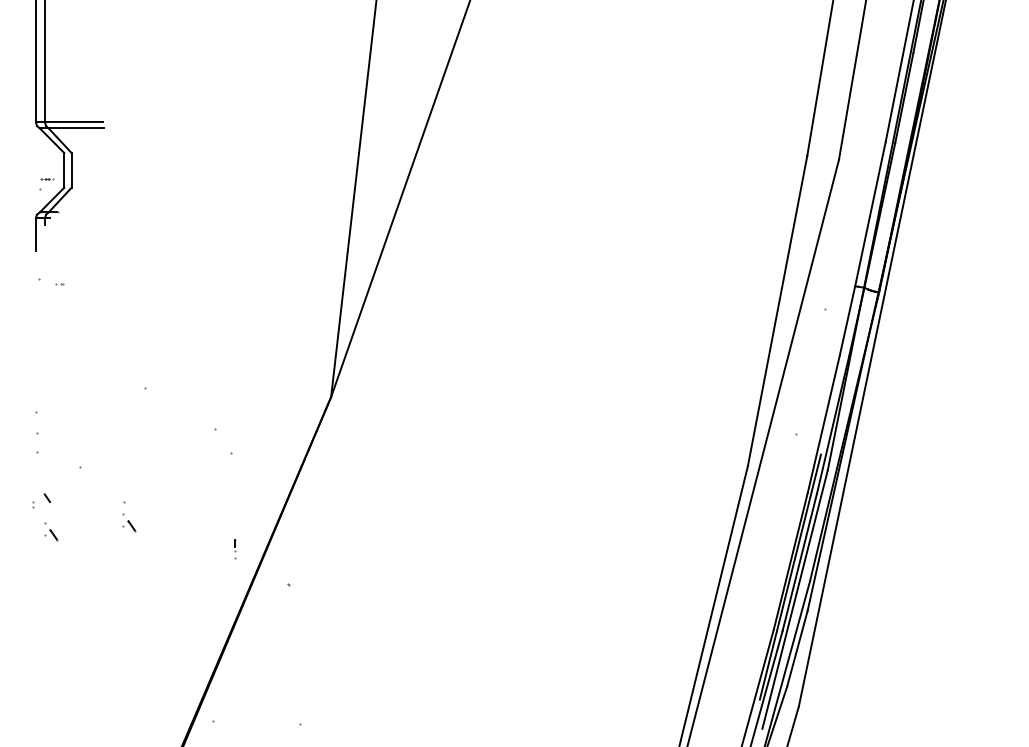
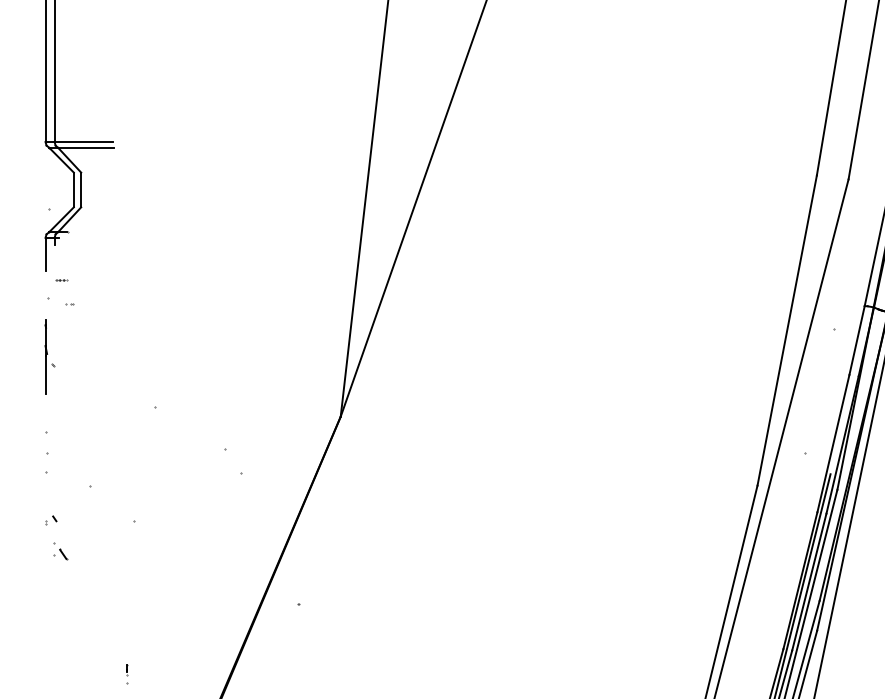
line: (47, 179) -> (62, 280), moved
part: (40, 336) -> (50, 356), added
part: (41, 500) -> (51, 520), size x0.62
part: (129, 522) -> (139, 542), removed
part: (235, 549) -> (128, 674), moved

